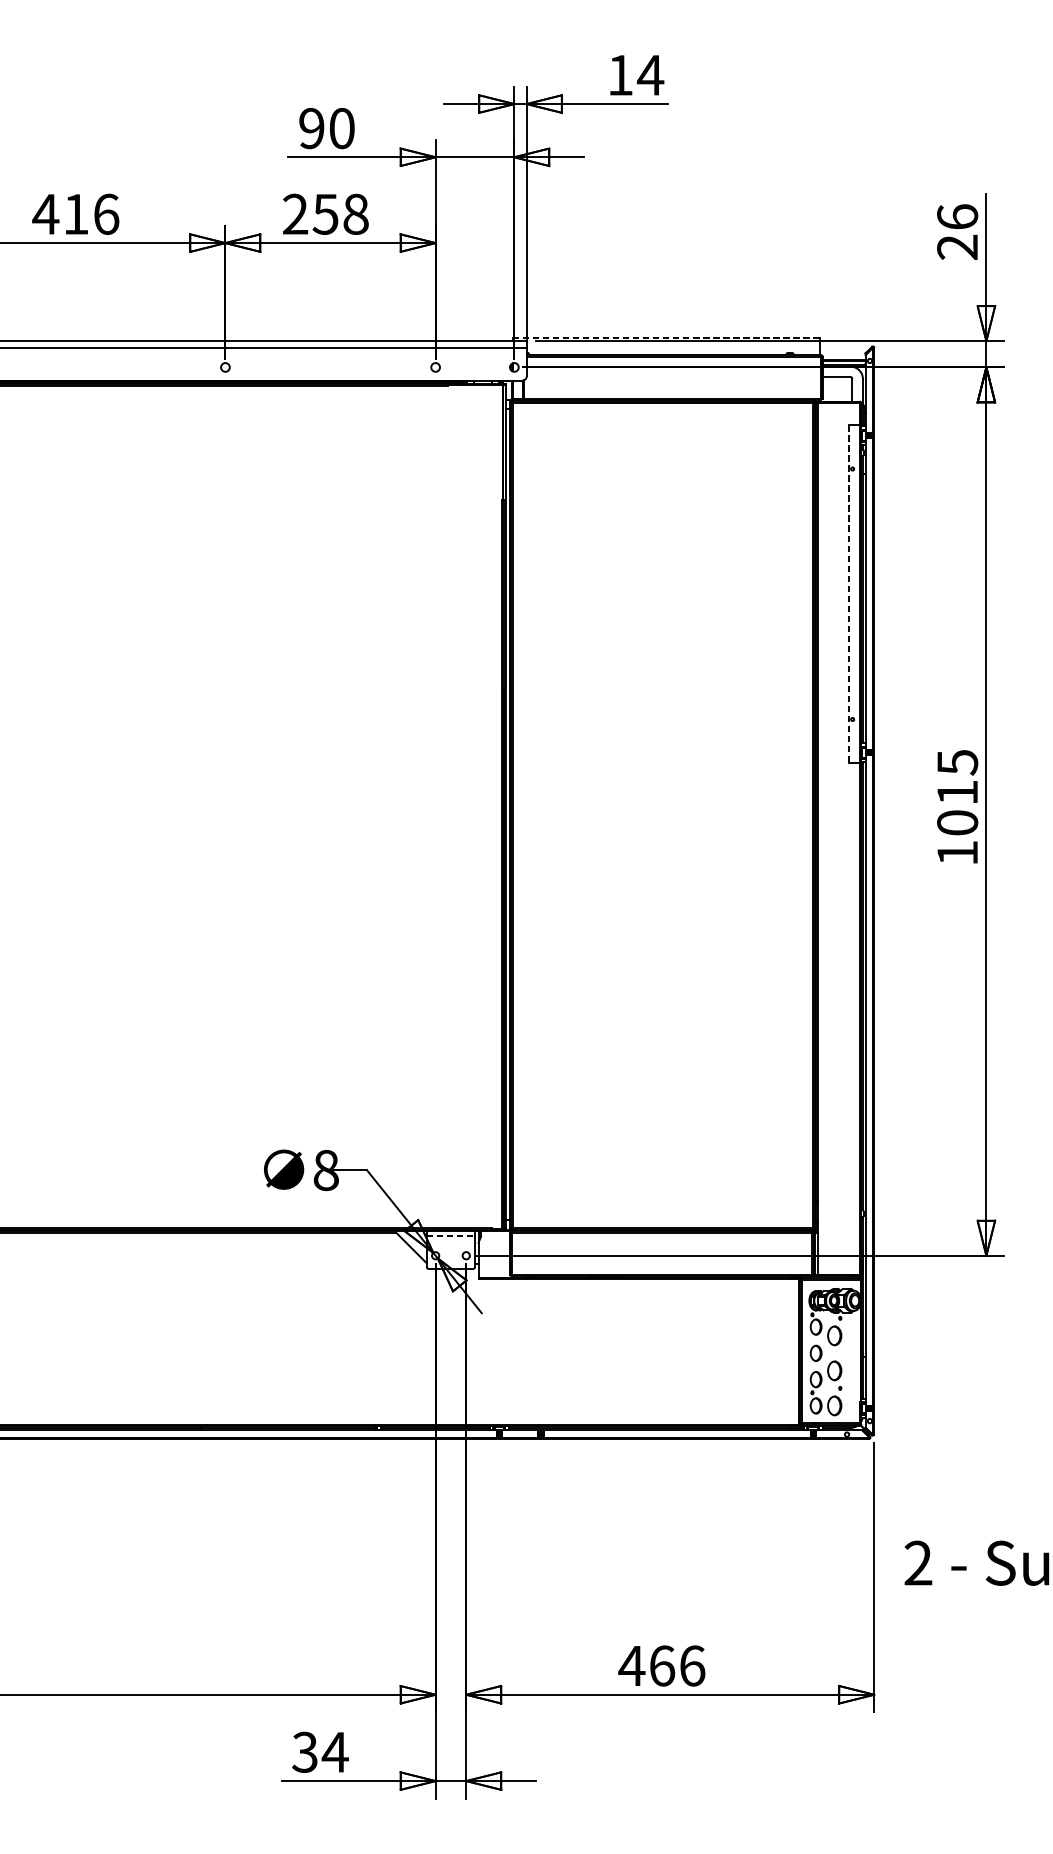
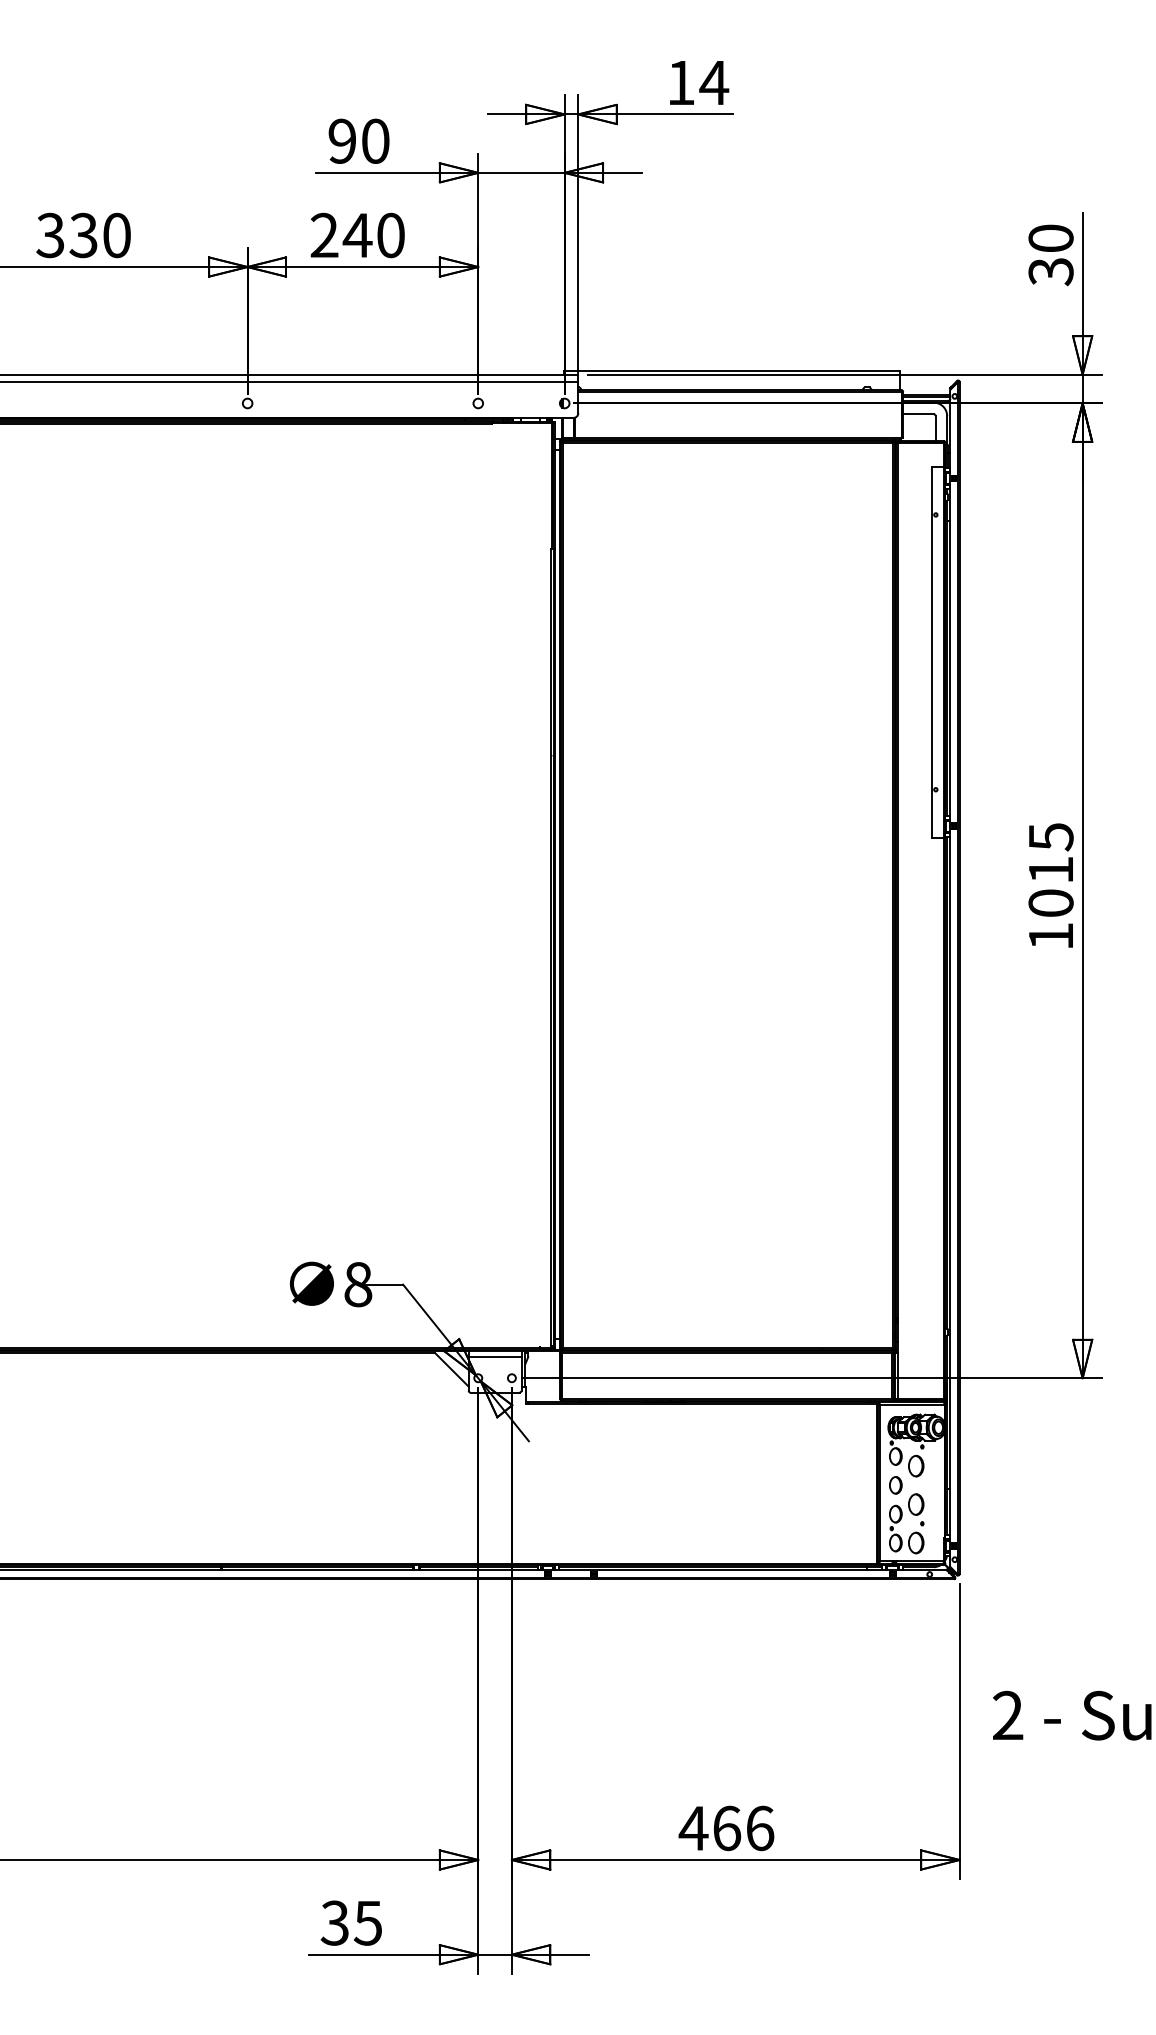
text: (75, 214) -> (83, 235), 416 -> 330
text: (340, 214) -> (373, 235), 258 -> 240
text: (957, 232) -> (1050, 255), 26 -> 30
line: (666, 337) -> (731, 370), dashed -> solid
line: (849, 594) -> (932, 652), dashed -> solid
line: (451, 1236) -> (495, 1357), dashed -> solid
text: (335, 1752) -> (368, 1923), 34 -> 35

